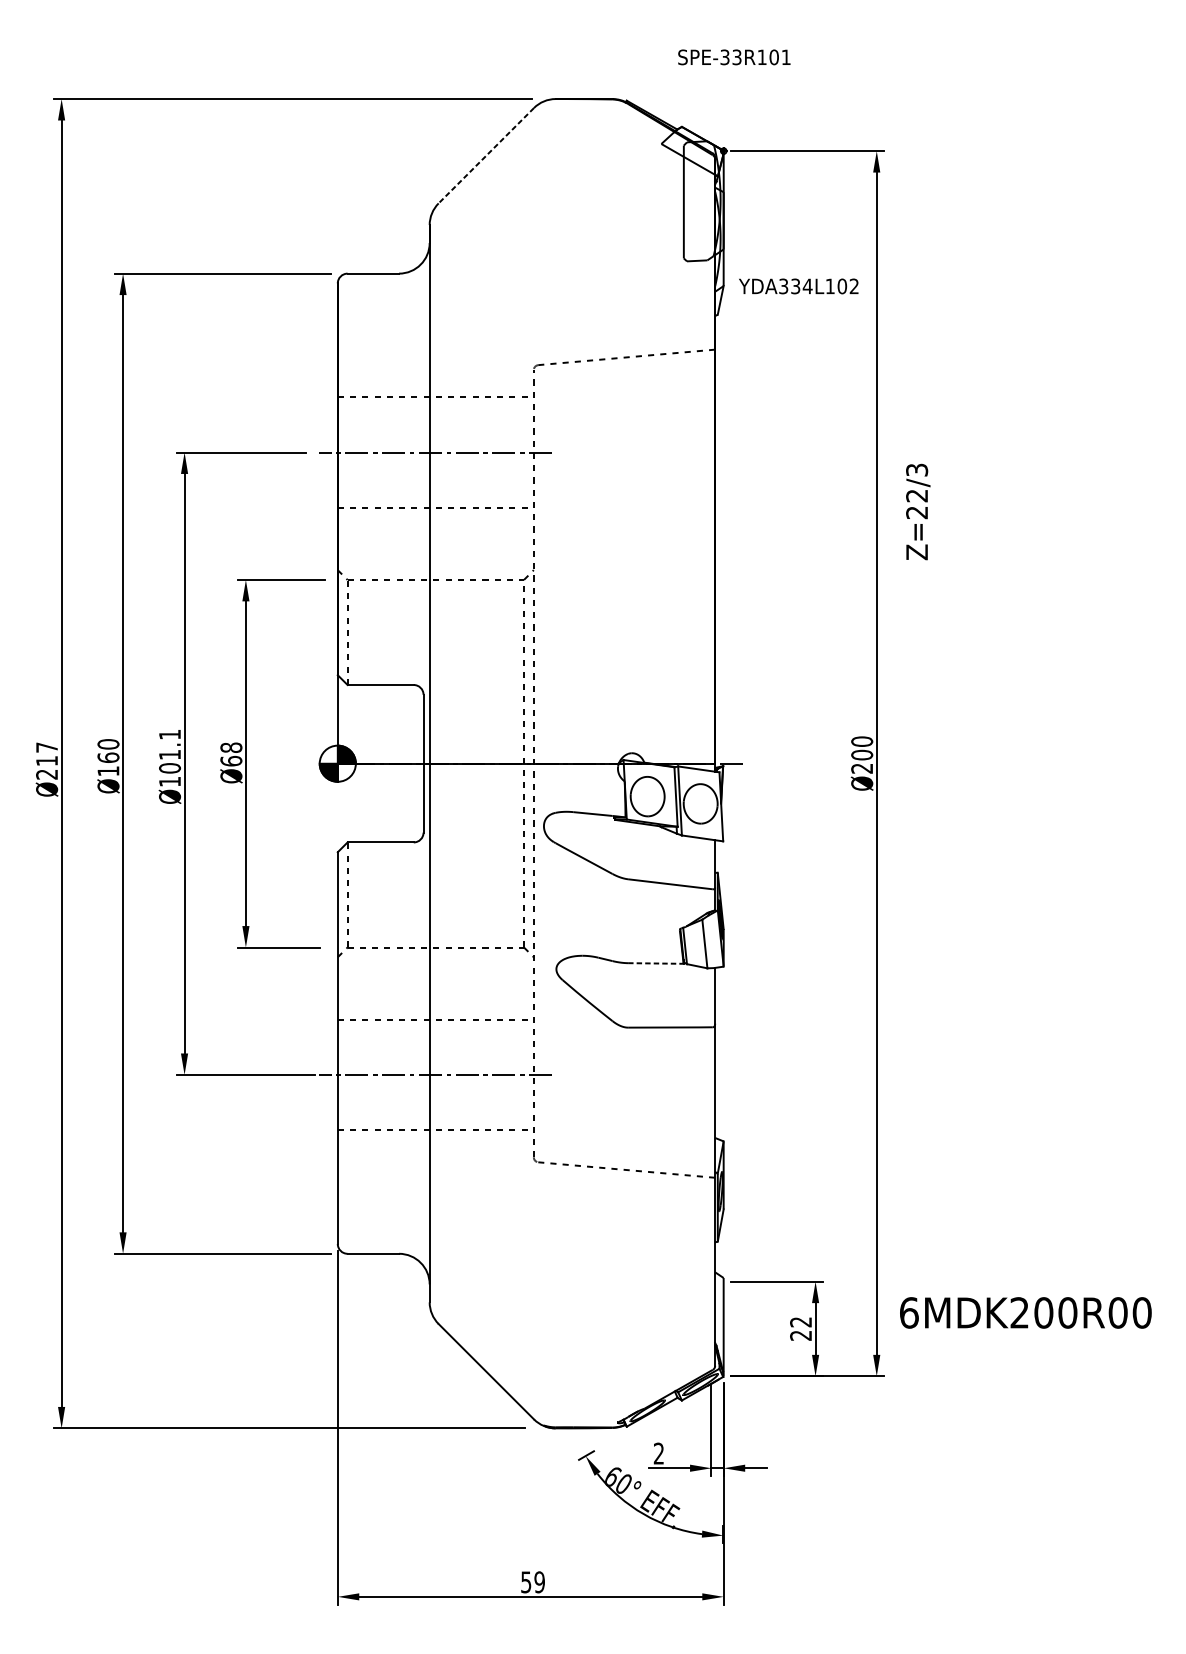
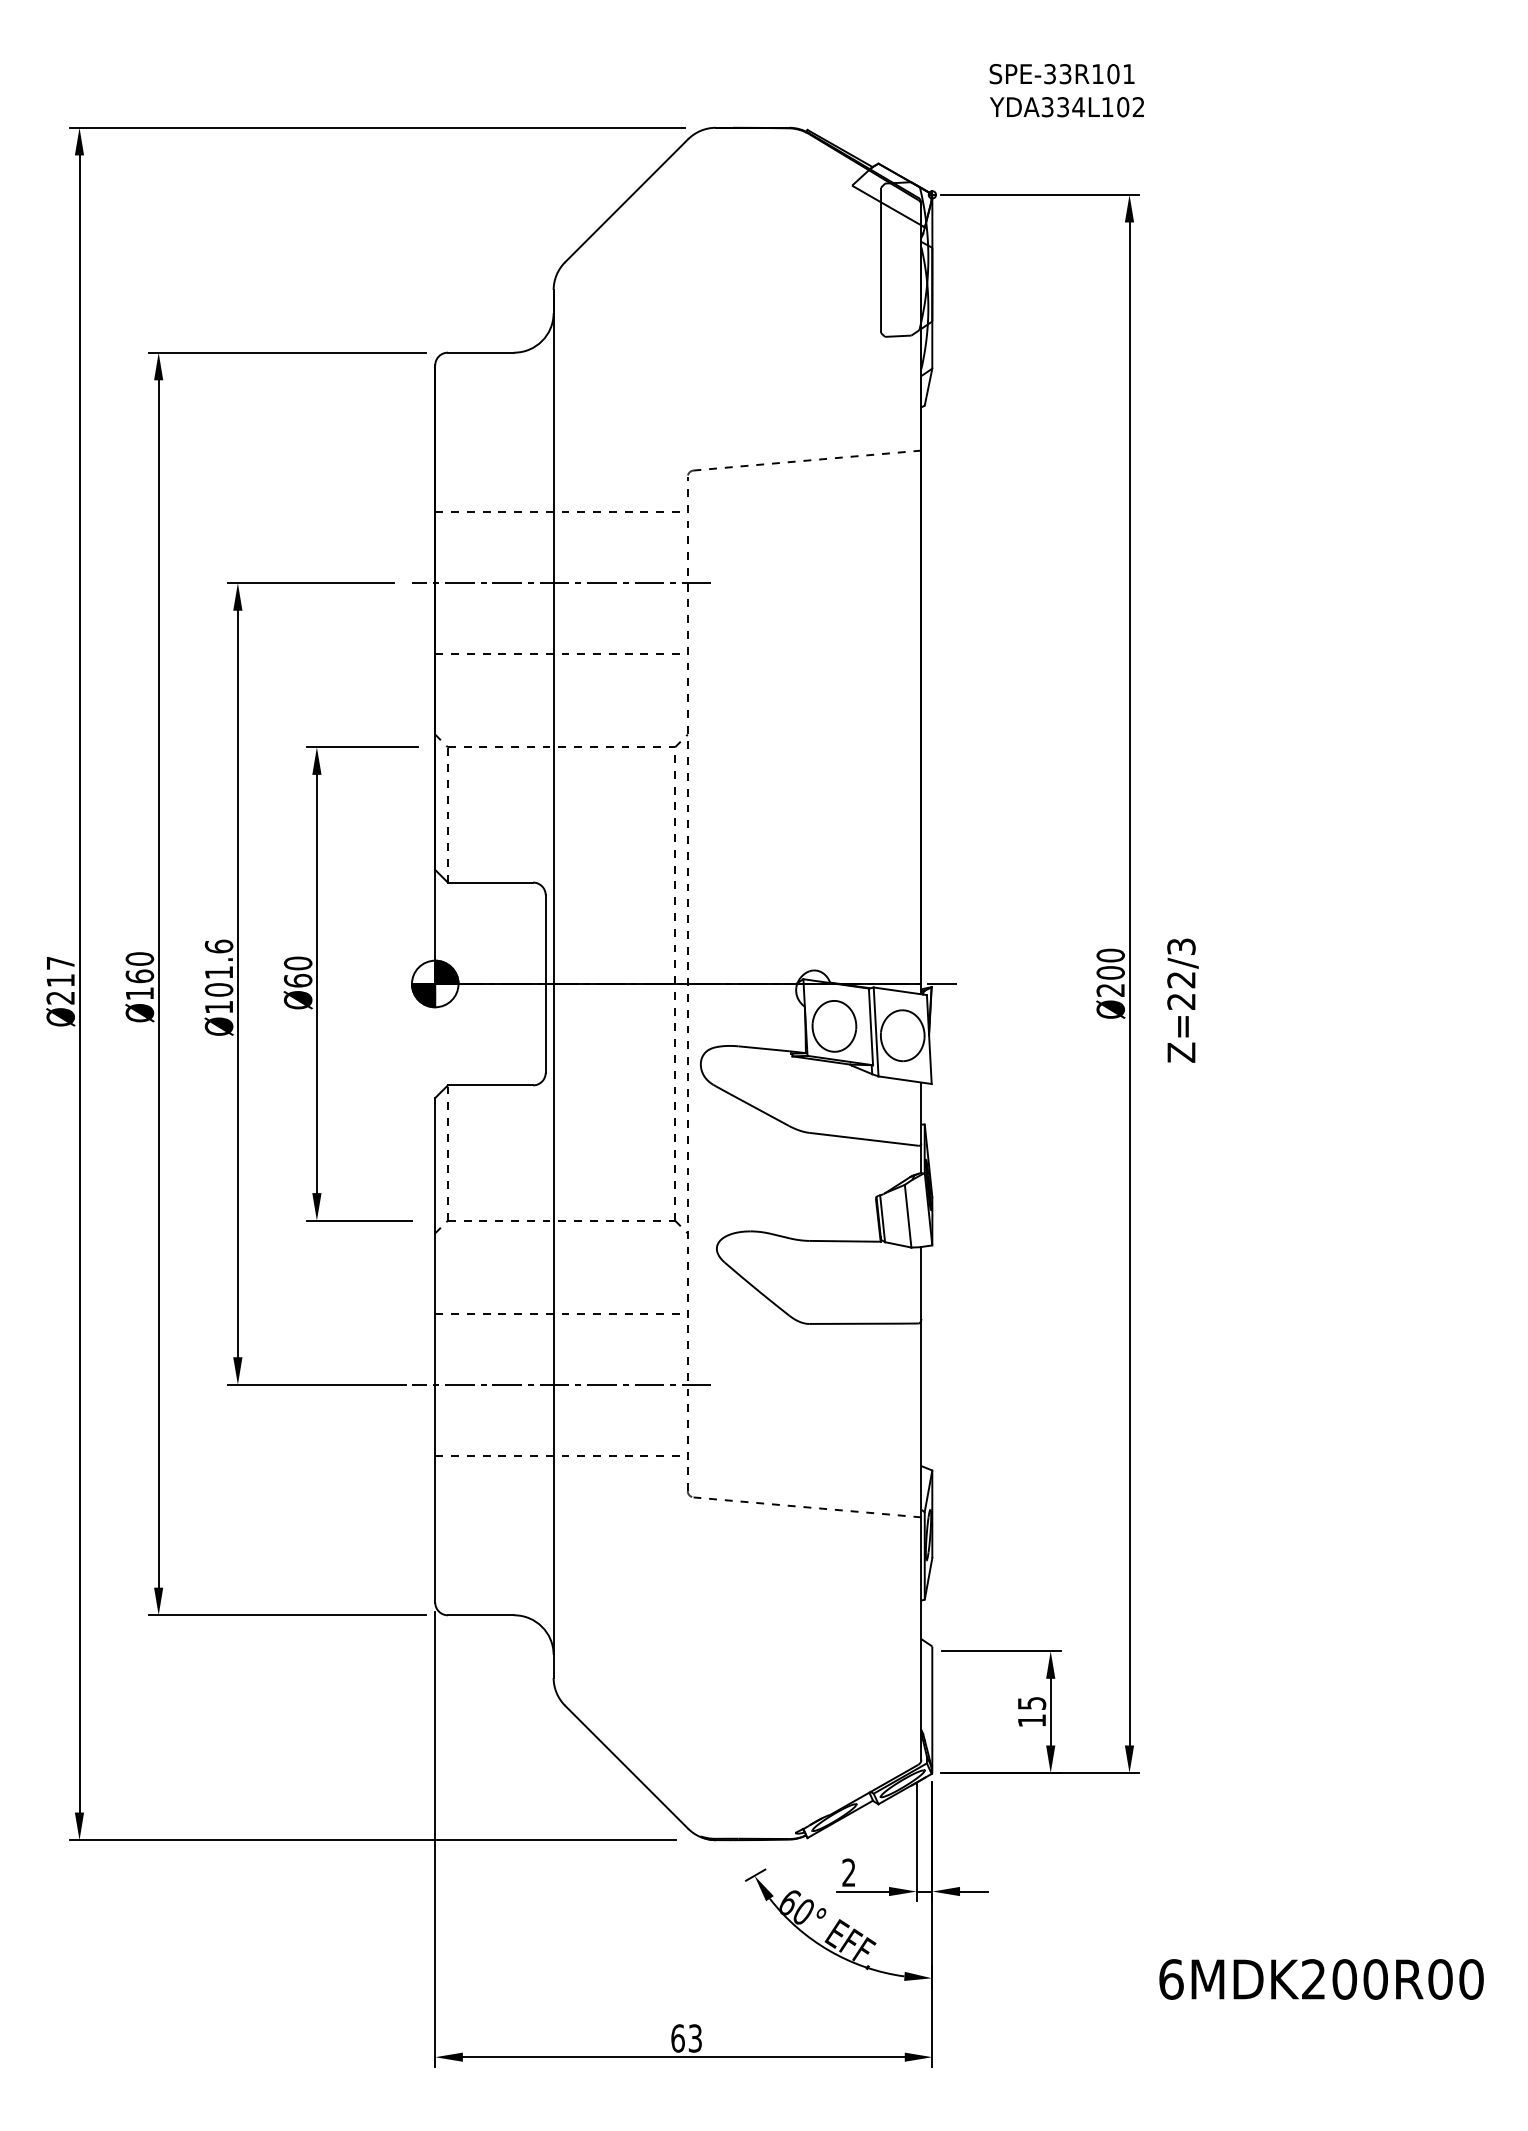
text: (733, 57) -> (1061, 74), moved
line: (486, 155) -> (626, 200), dashed -> solid
text: (798, 286) -> (1066, 107), moved
text: (917, 511) -> (1182, 1000), moved
text: (169, 734) -> (218, 946), Ø101.1 -> Ø101.6
text: (231, 747) -> (298, 963), Ø68 -> Ø60
line: (655, 963) -> (844, 1241), dashed -> solid
text: (1025, 1312) -> (1321, 1979), moved
text: (800, 1329) -> (1031, 1712), 22 -> 15
text: (532, 1582) -> (686, 2038), 59 -> 63

